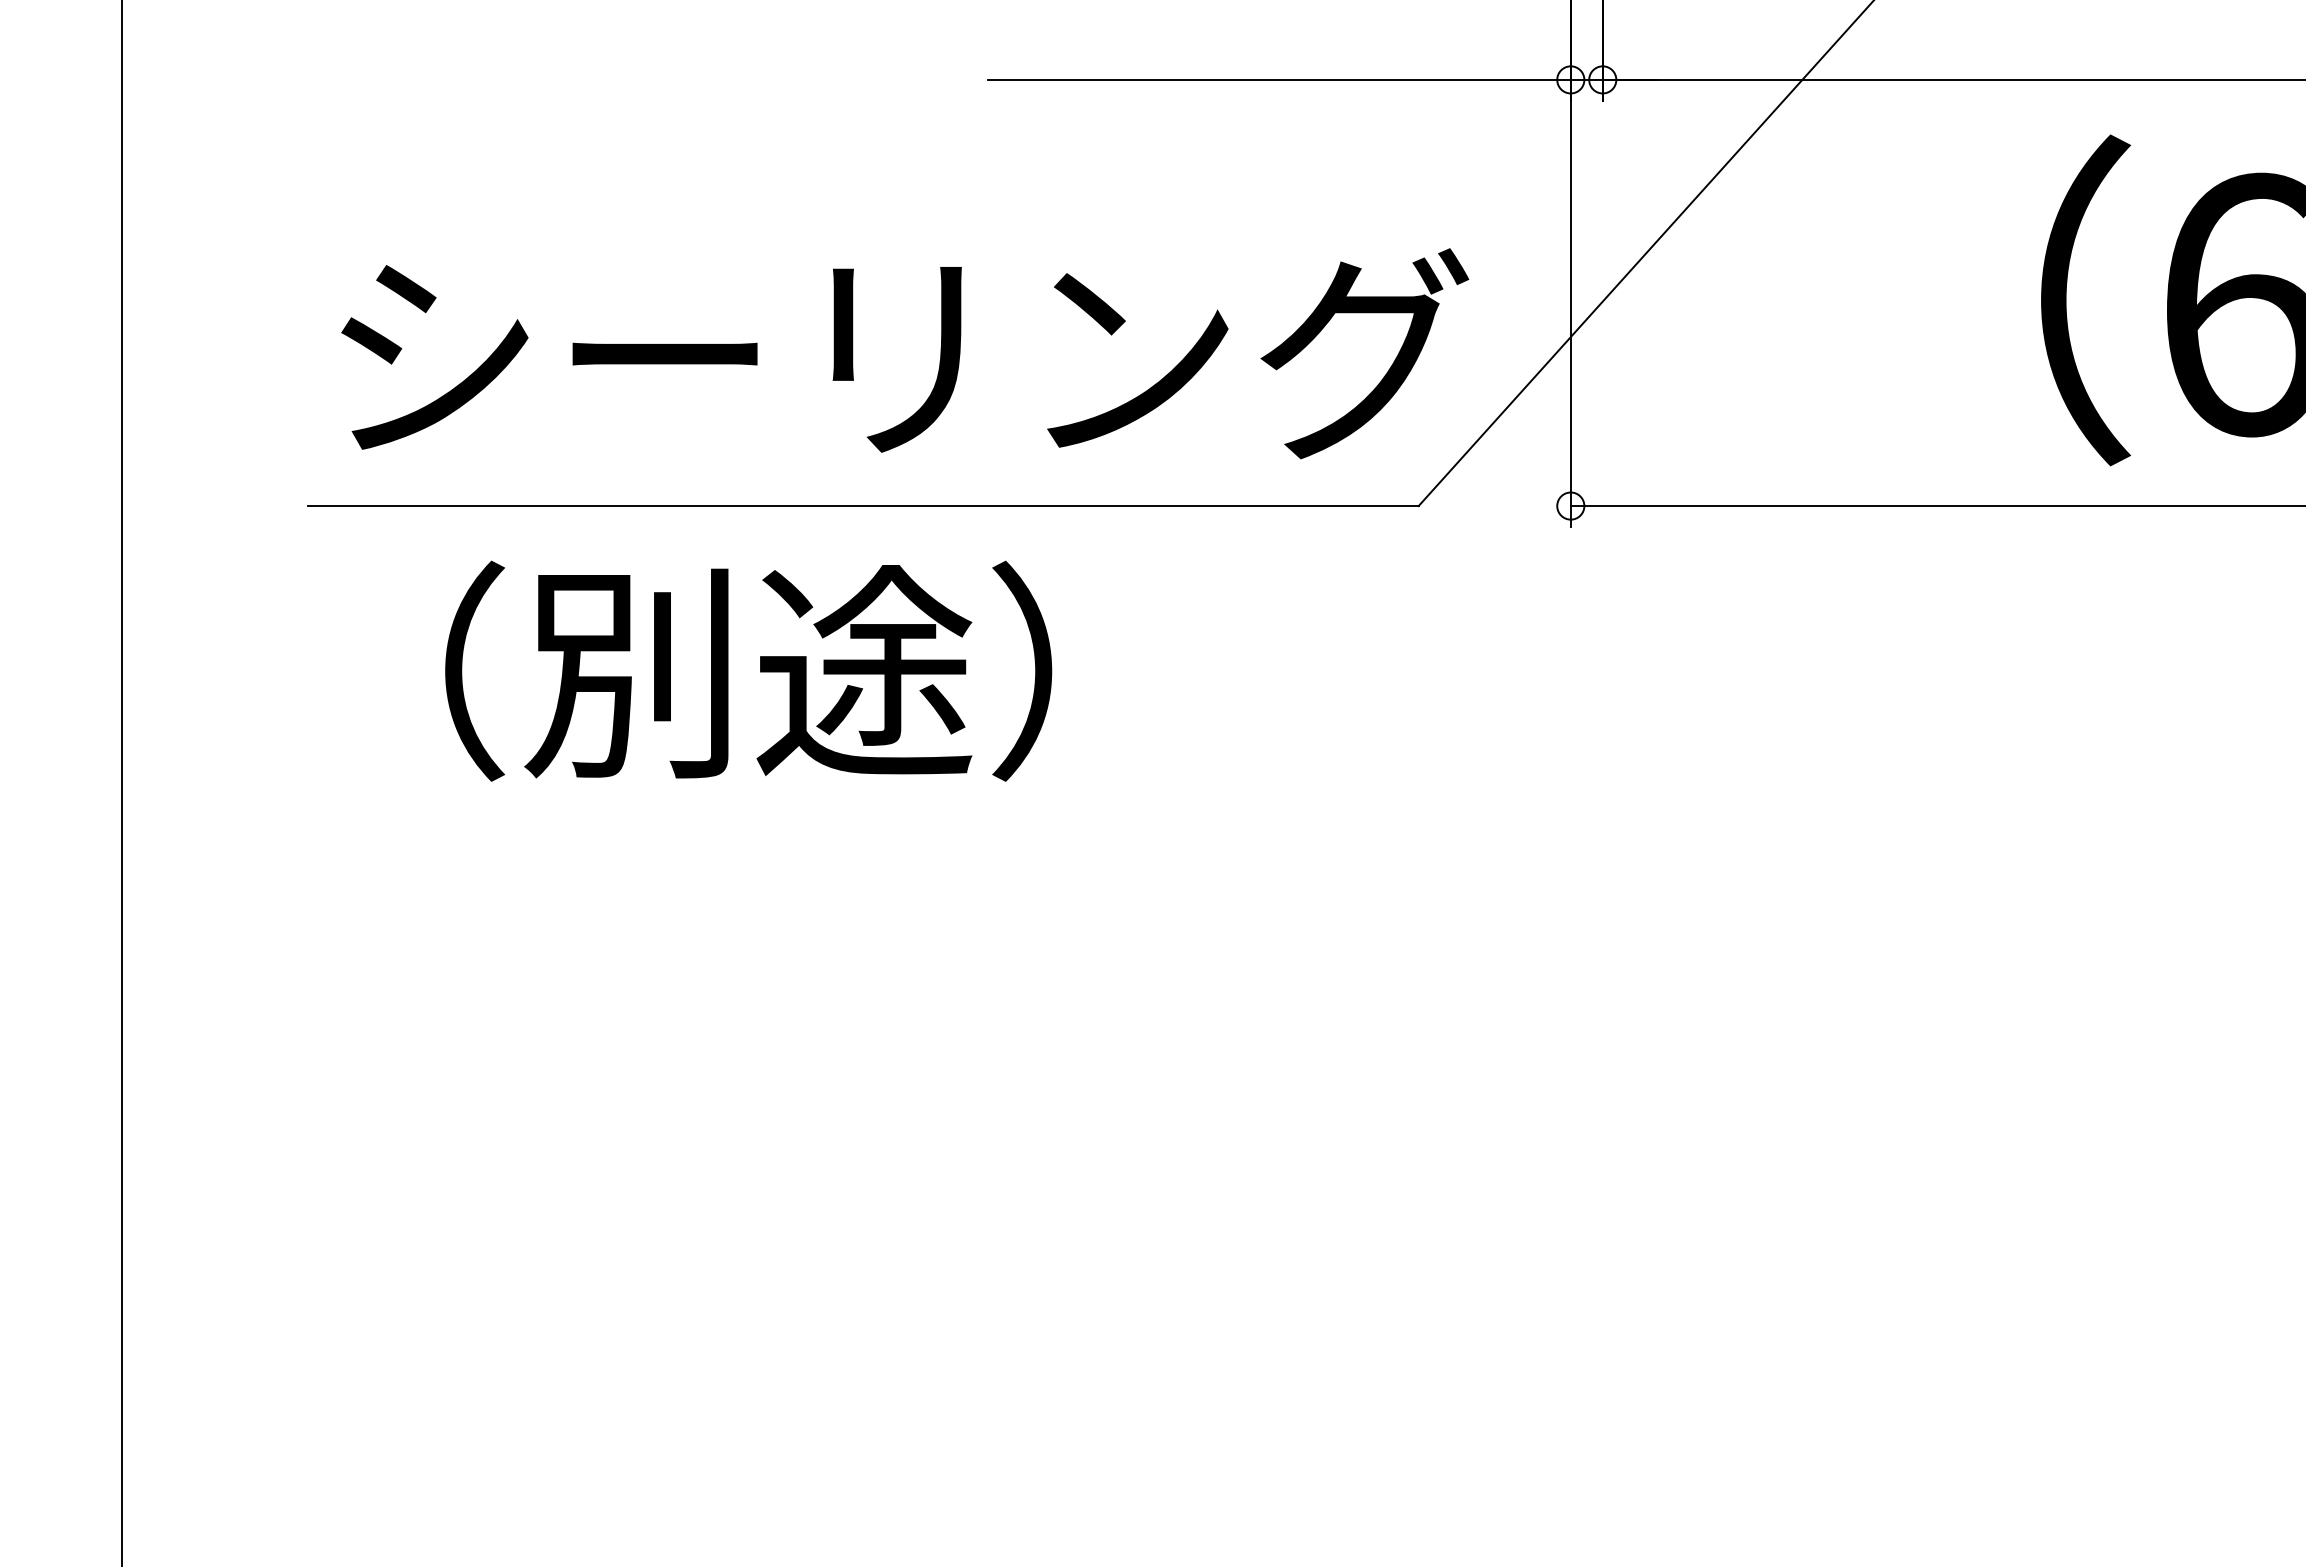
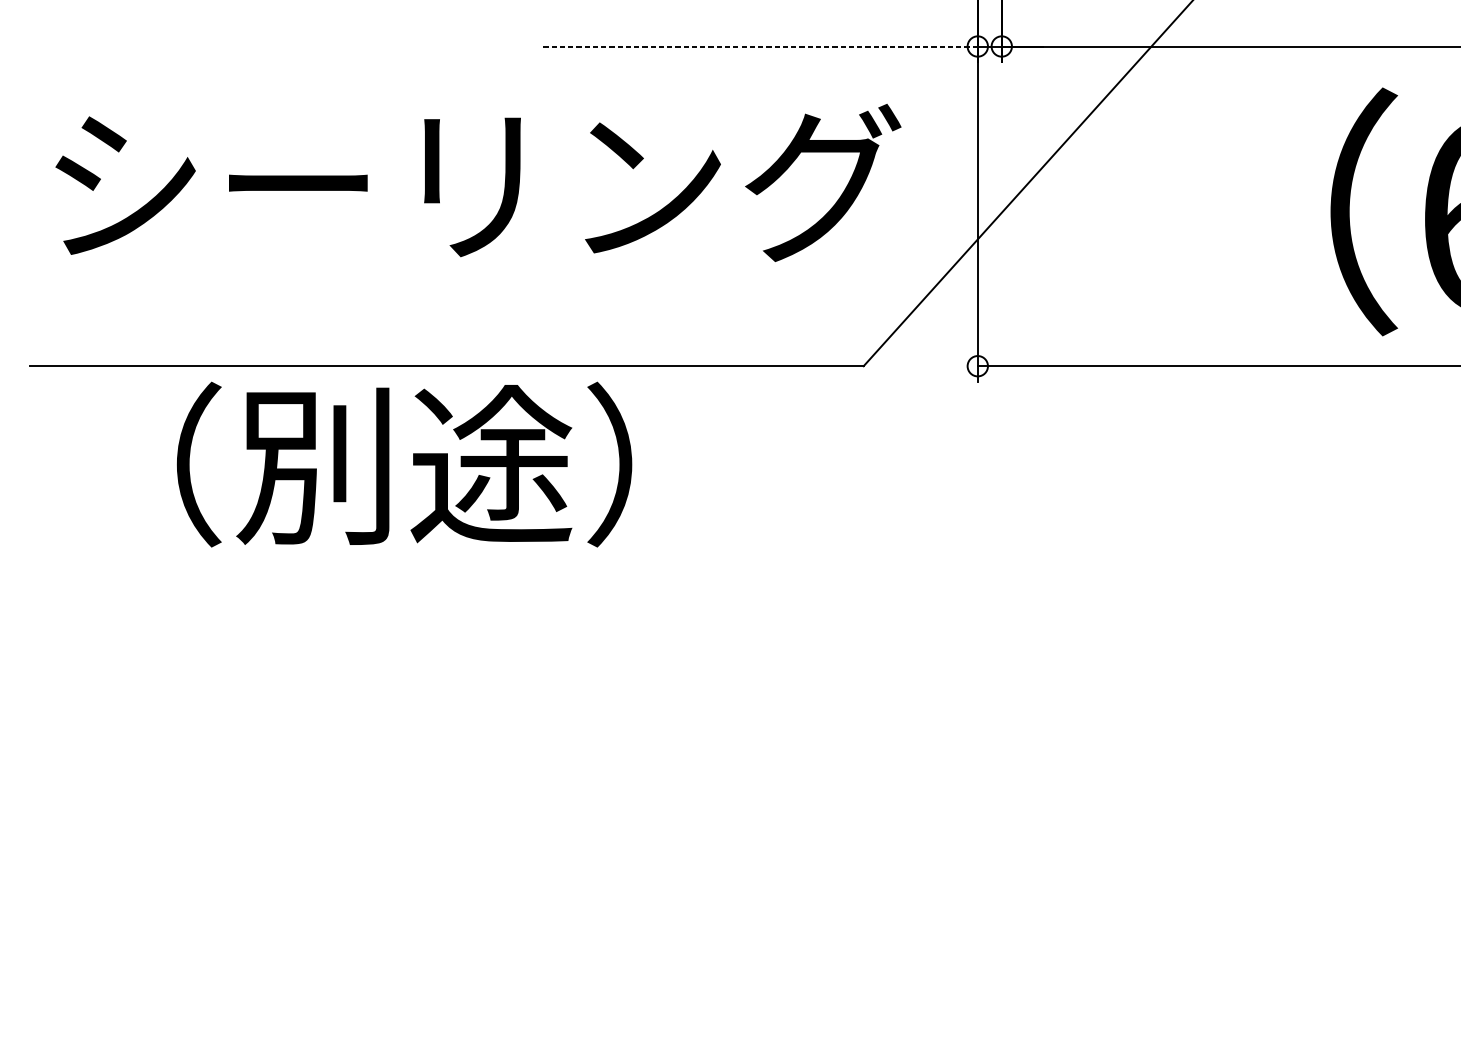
line: (1279, 79) -> (759, 46), solid -> dashed
text: (905, 353) -> (478, 182), moved
text: (748, 670) -> (404, 464), moved

